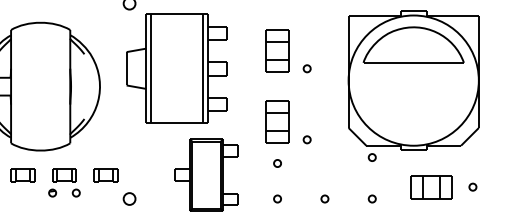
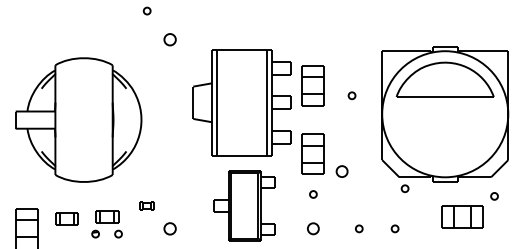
part: (176, 68) -> (241, 102), moved
part: (306, 68) -> (351, 95), moved
part: (306, 139) -> (341, 171), size x1.6
part: (22, 174) -> (66, 218), moved
part: (106, 174) -> (147, 205), size x0.6
part: (63, 183) -> (106, 224), moved
part: (472, 187) -> (494, 196), moved
part: (277, 198) -> (313, 228), size x1.6
part: (371, 198) -> (394, 228), moved

